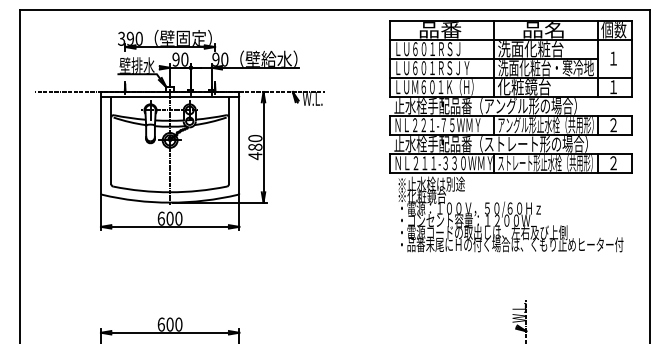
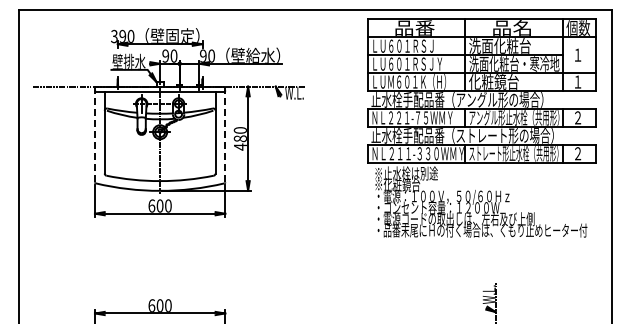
line: (100, 142) -> (94, 134), solid -> dashed
line: (239, 142) -> (225, 134), solid -> dashed

